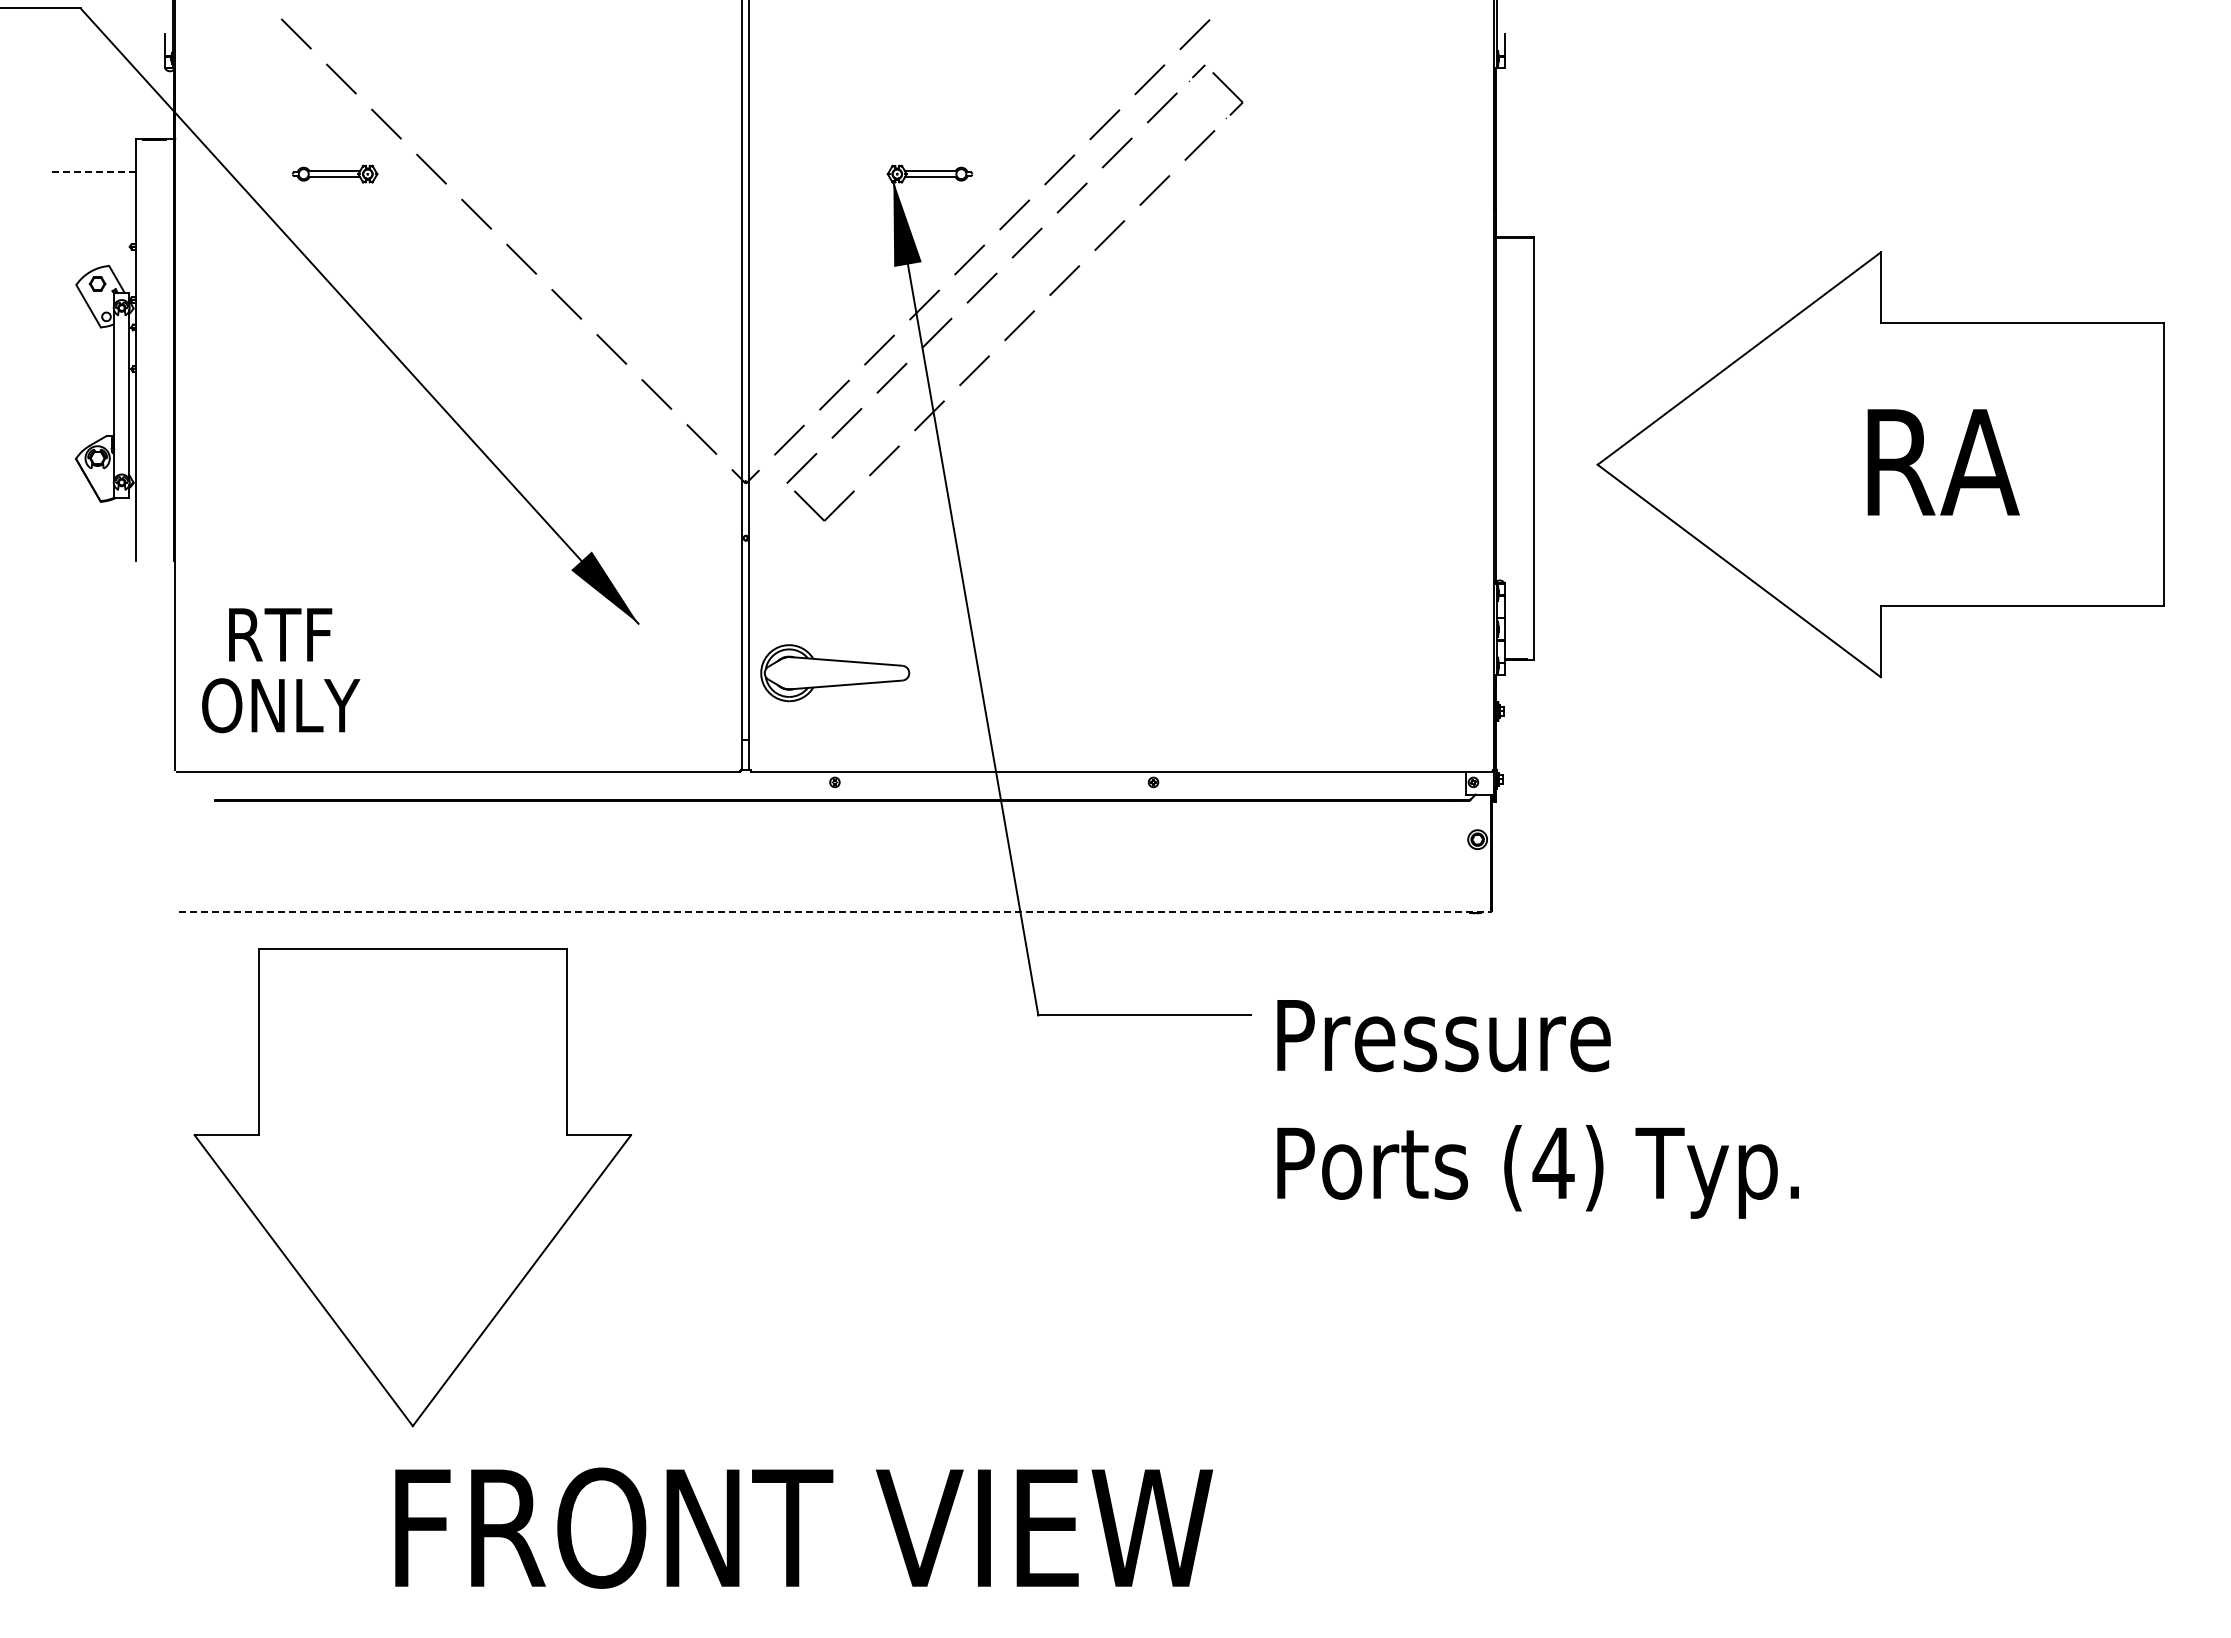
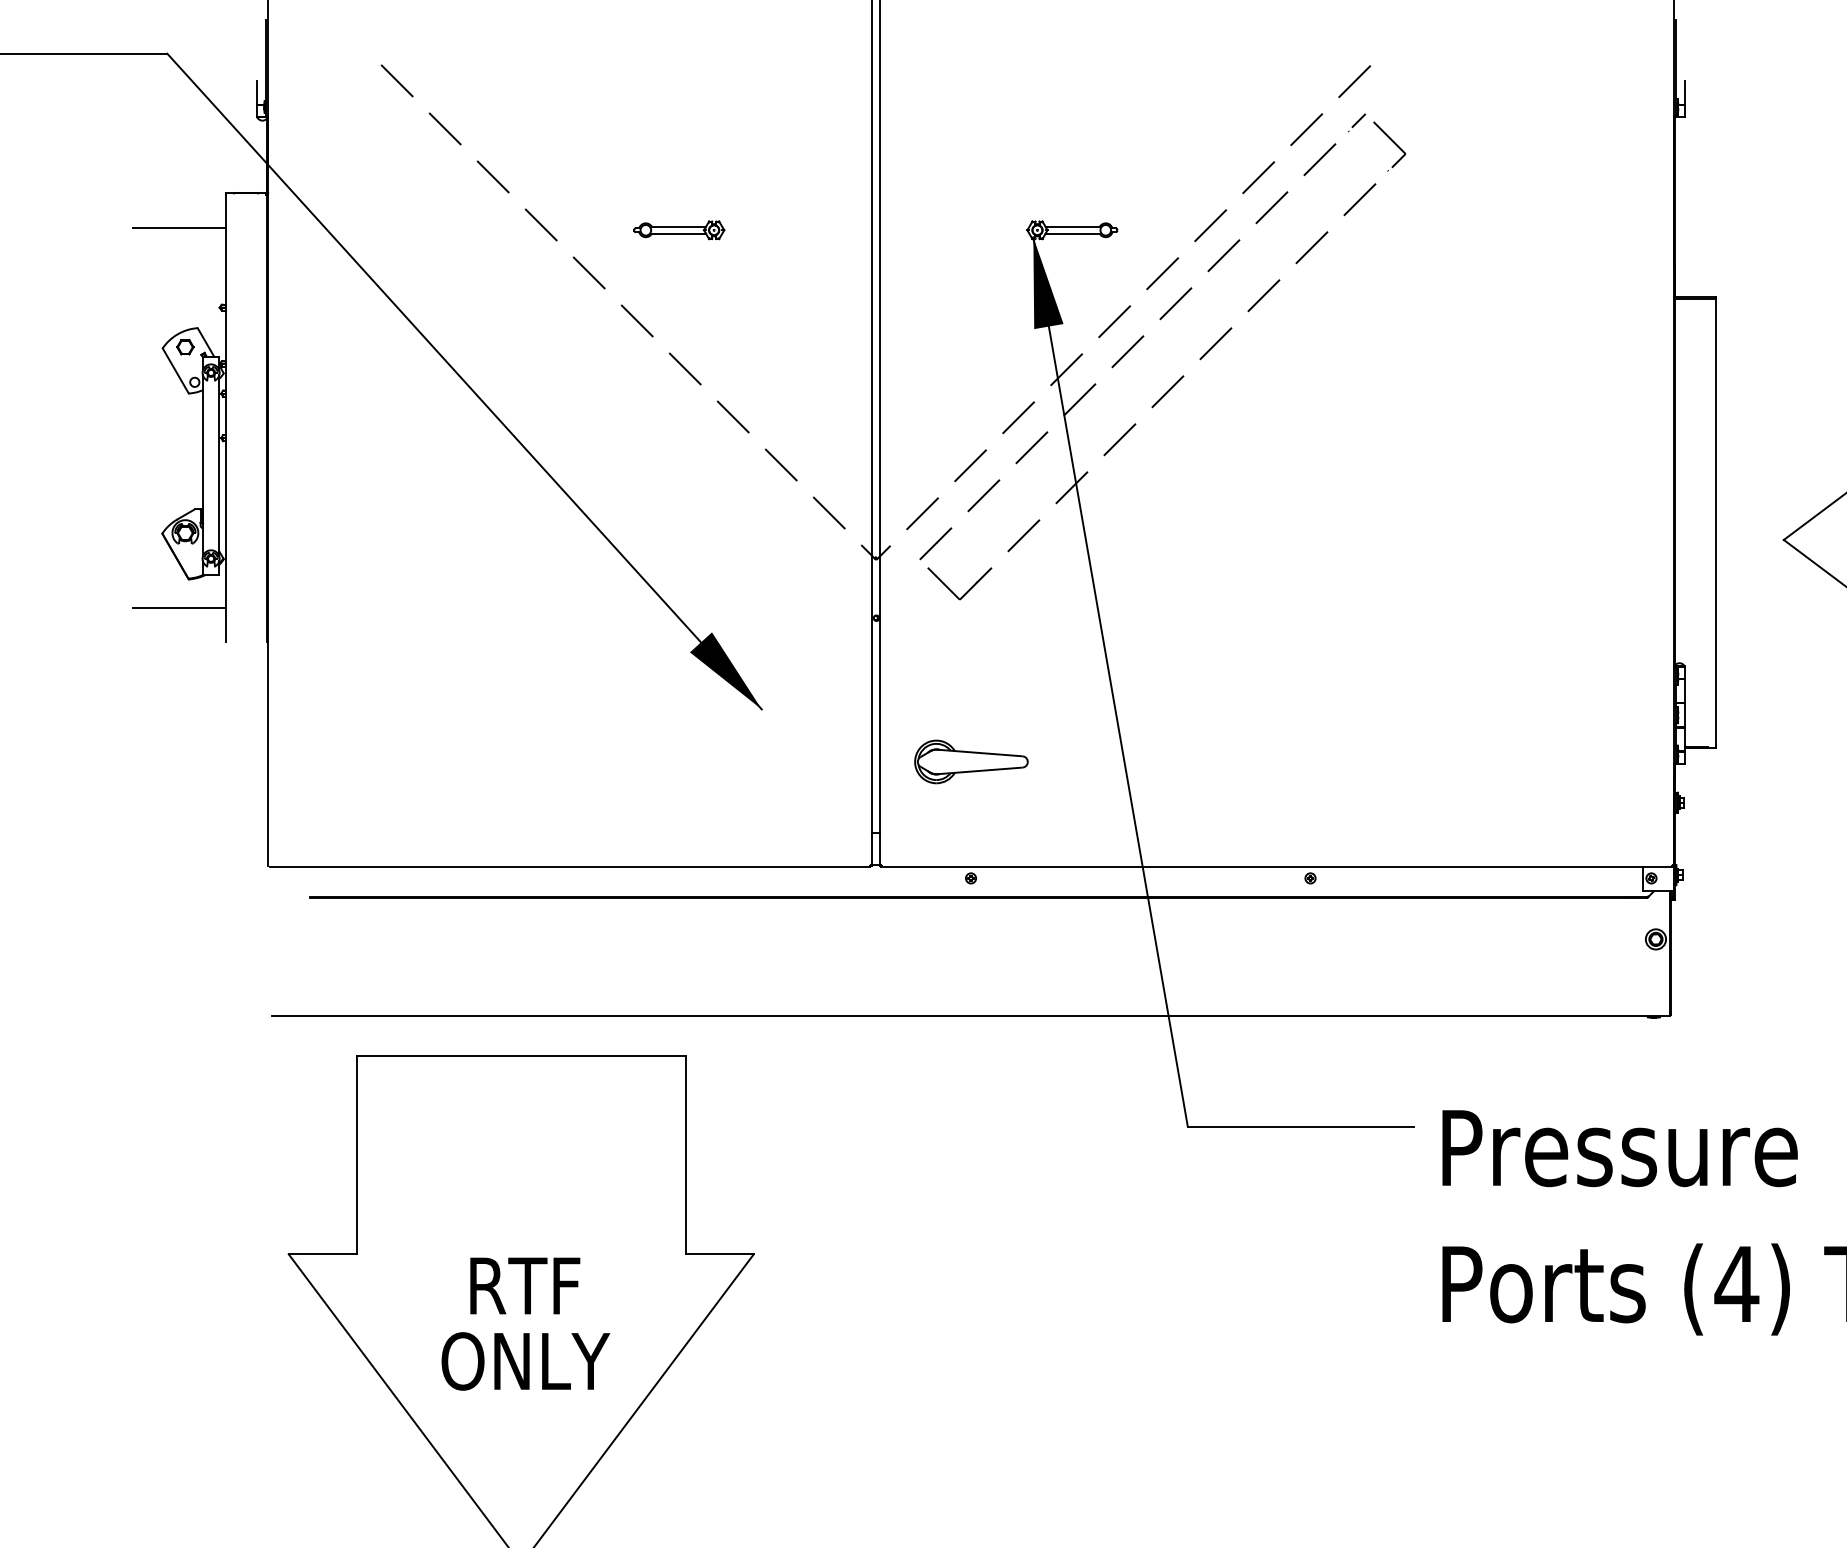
line: (92, 172) -> (179, 228), dashed -> solid
part: (335, 173) -> (679, 229), moved
line: (91, 528) -> (178, 607), added
text: (281, 670) -> (526, 1323), moved
part: (835, 672) -> (971, 761), size x0.71
line: (835, 911) -> (971, 1015), dashed -> solid

